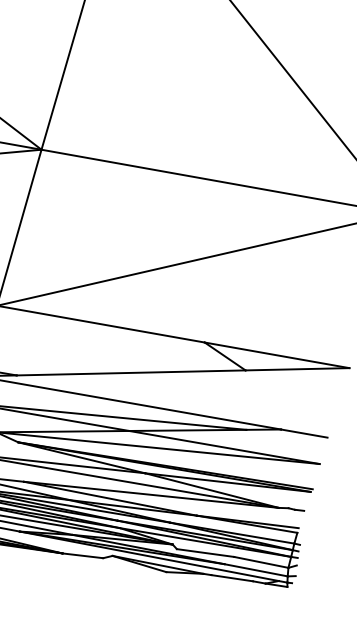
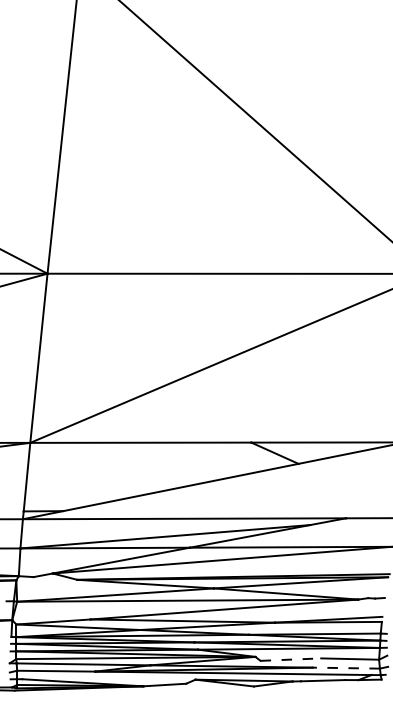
line: (206, 553) -> (291, 659), solid -> dashed
line: (256, 570) -> (346, 668), solid -> dashed

